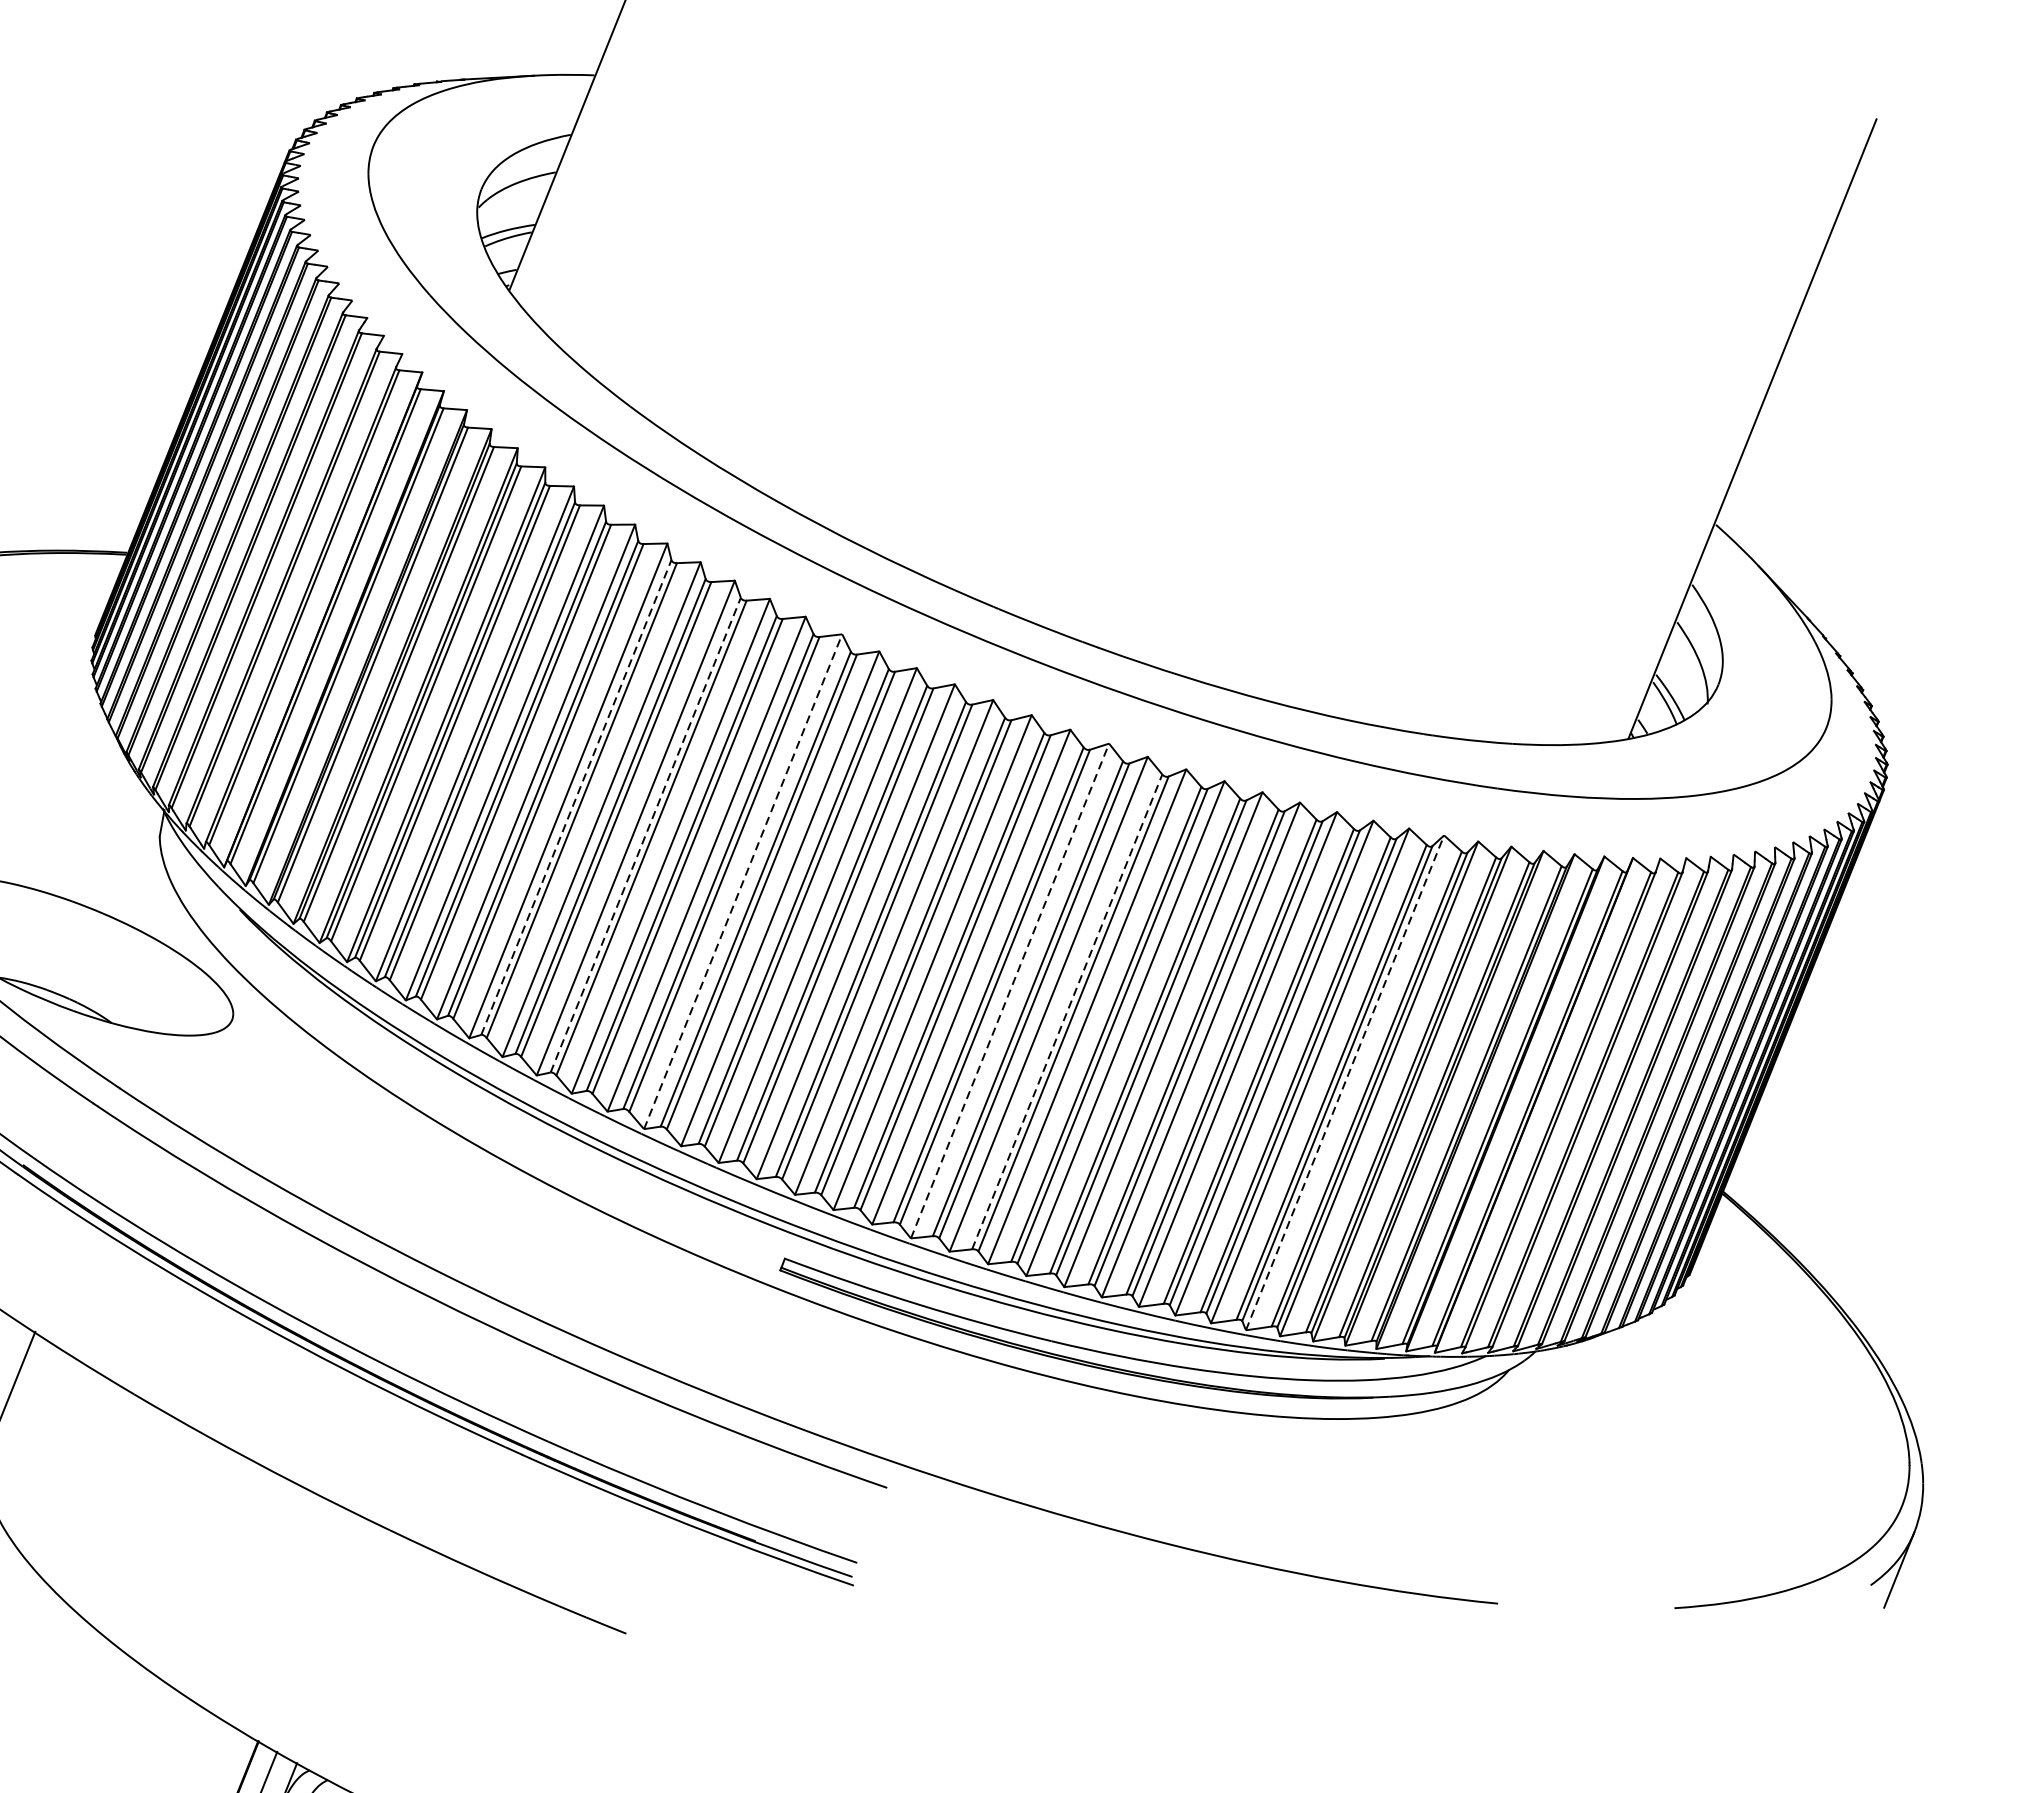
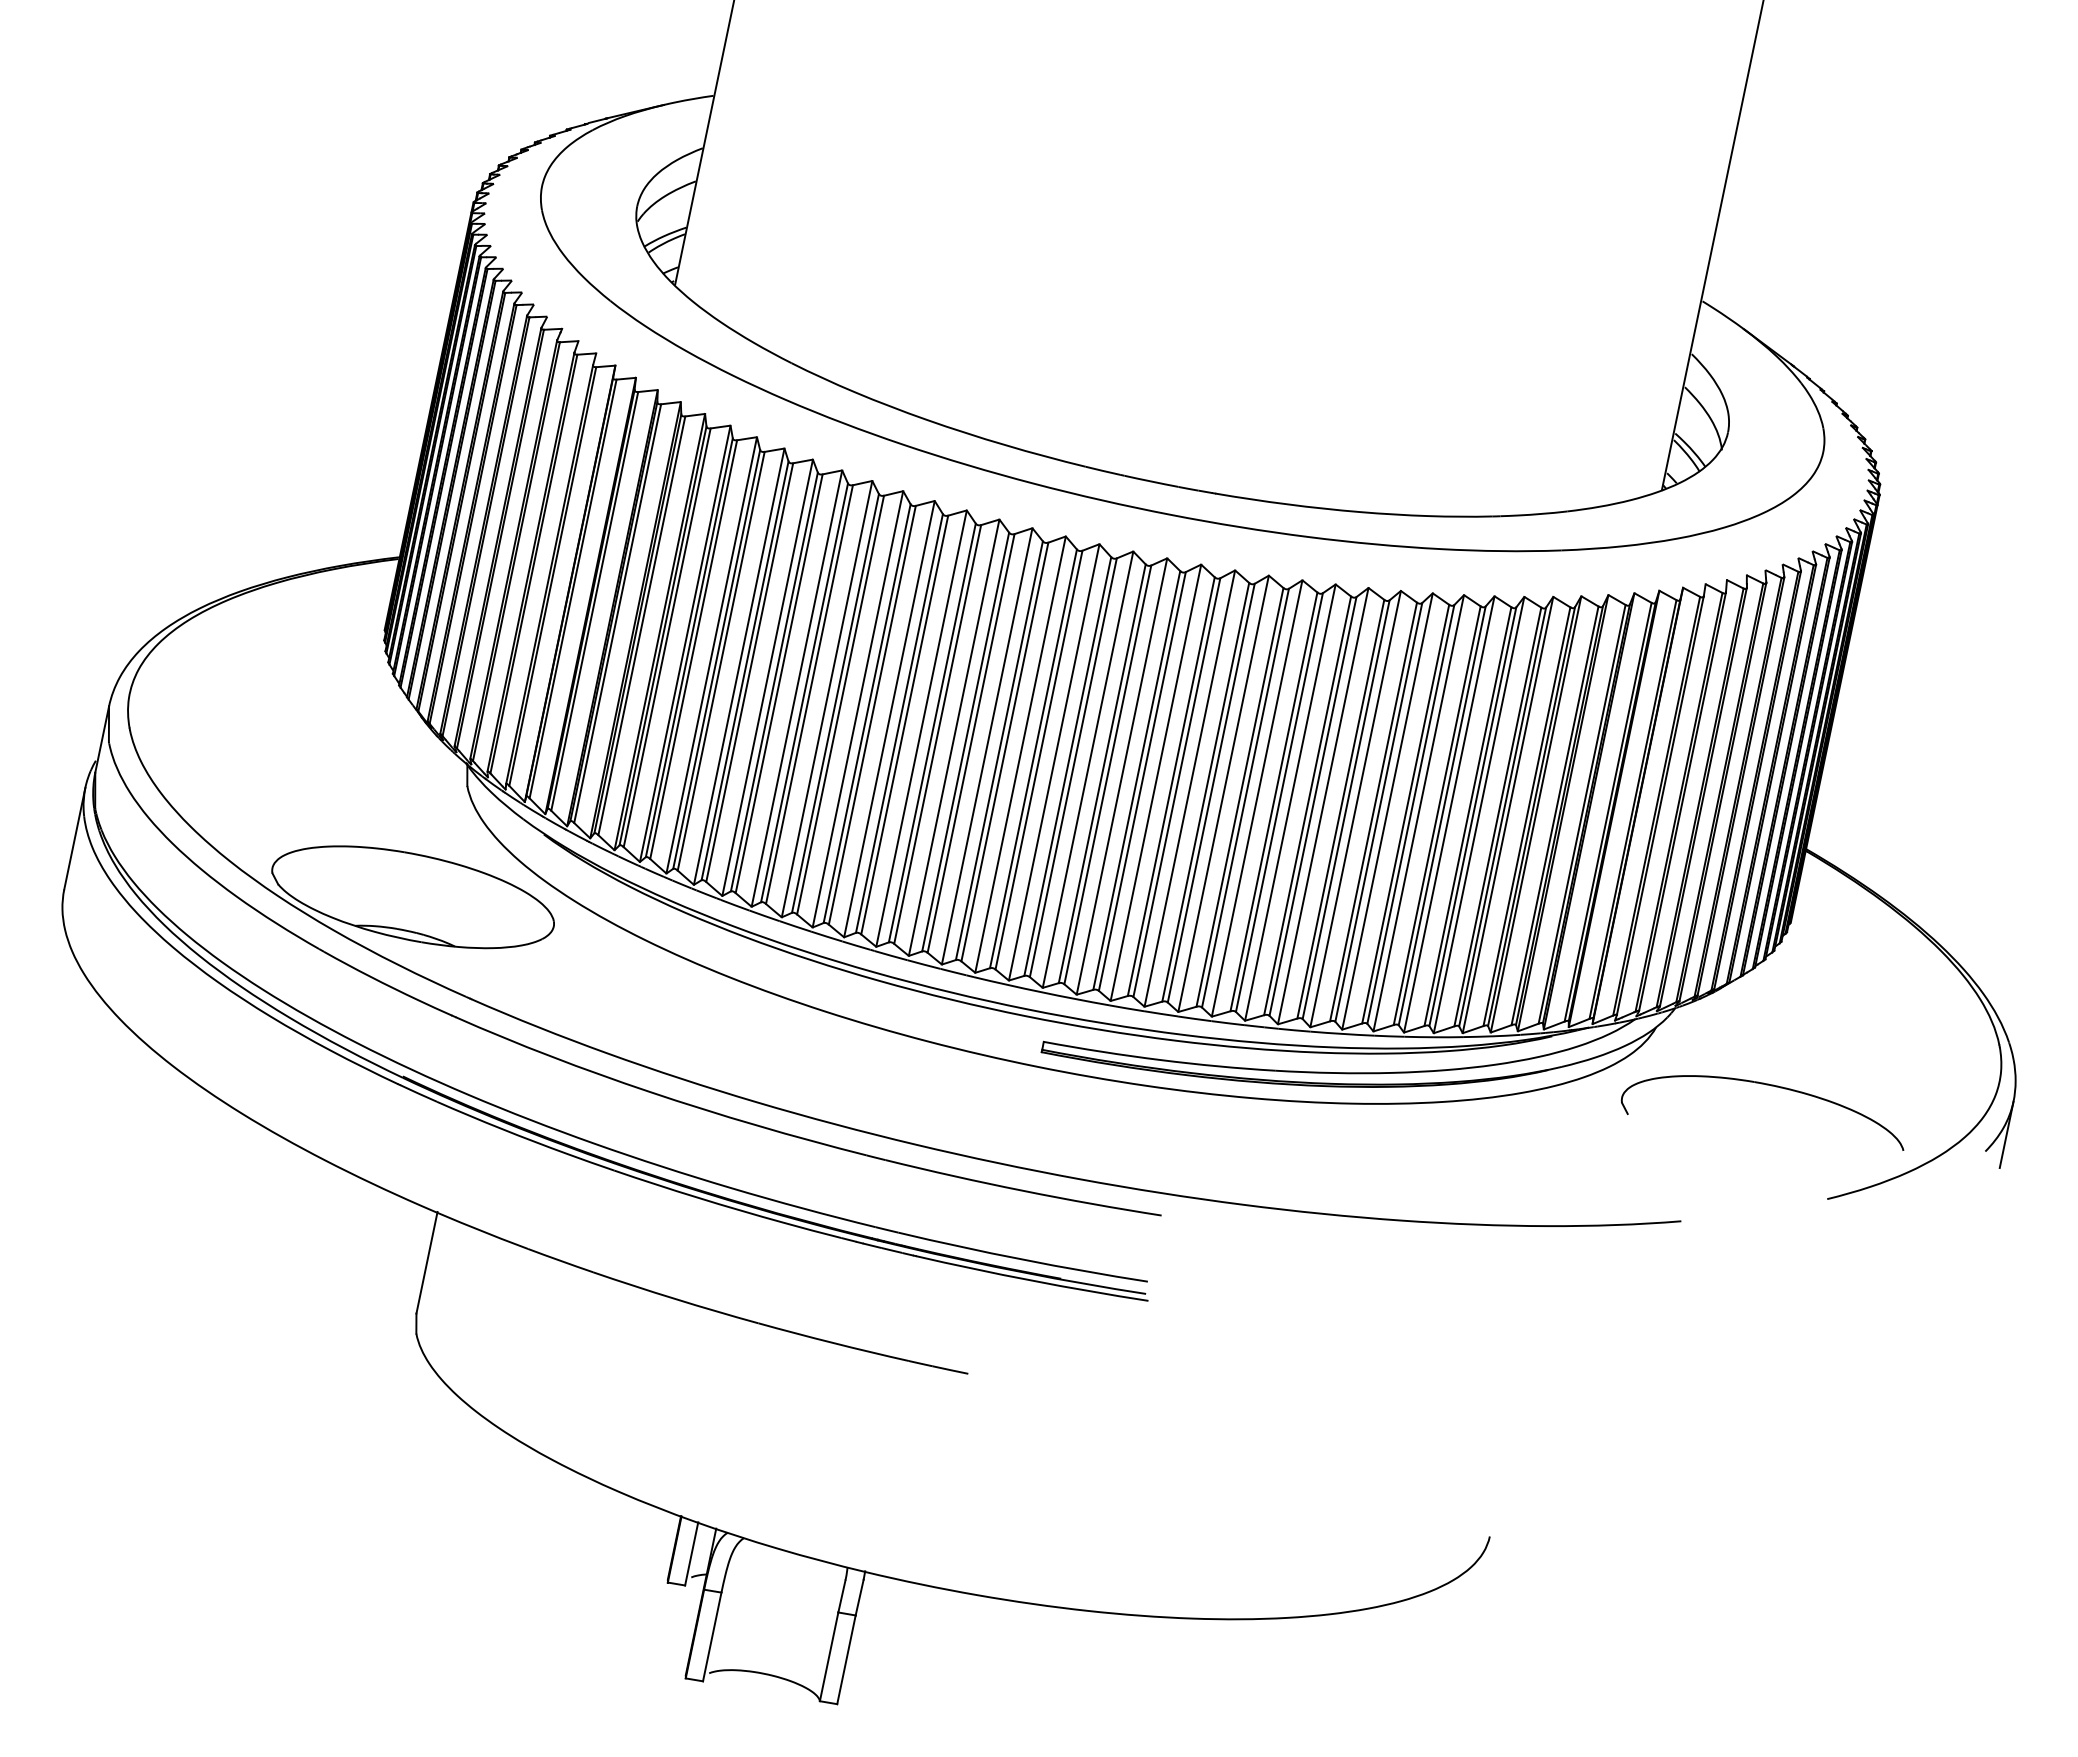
line: (576, 797) -> (804, 692), dashed -> solid
line: (646, 835) -> (867, 713), dashed -> solid
line: (743, 881) -> (954, 737), dashed -> solid
line: (1009, 990) -> (1189, 788), dashed -> solid
line: (1066, 1011) -> (1239, 797), dashed -> solid
line: (1345, 1083) -> (1479, 815), dashed -> solid
part: (1626, 1461) -> (1766, 1085), added

